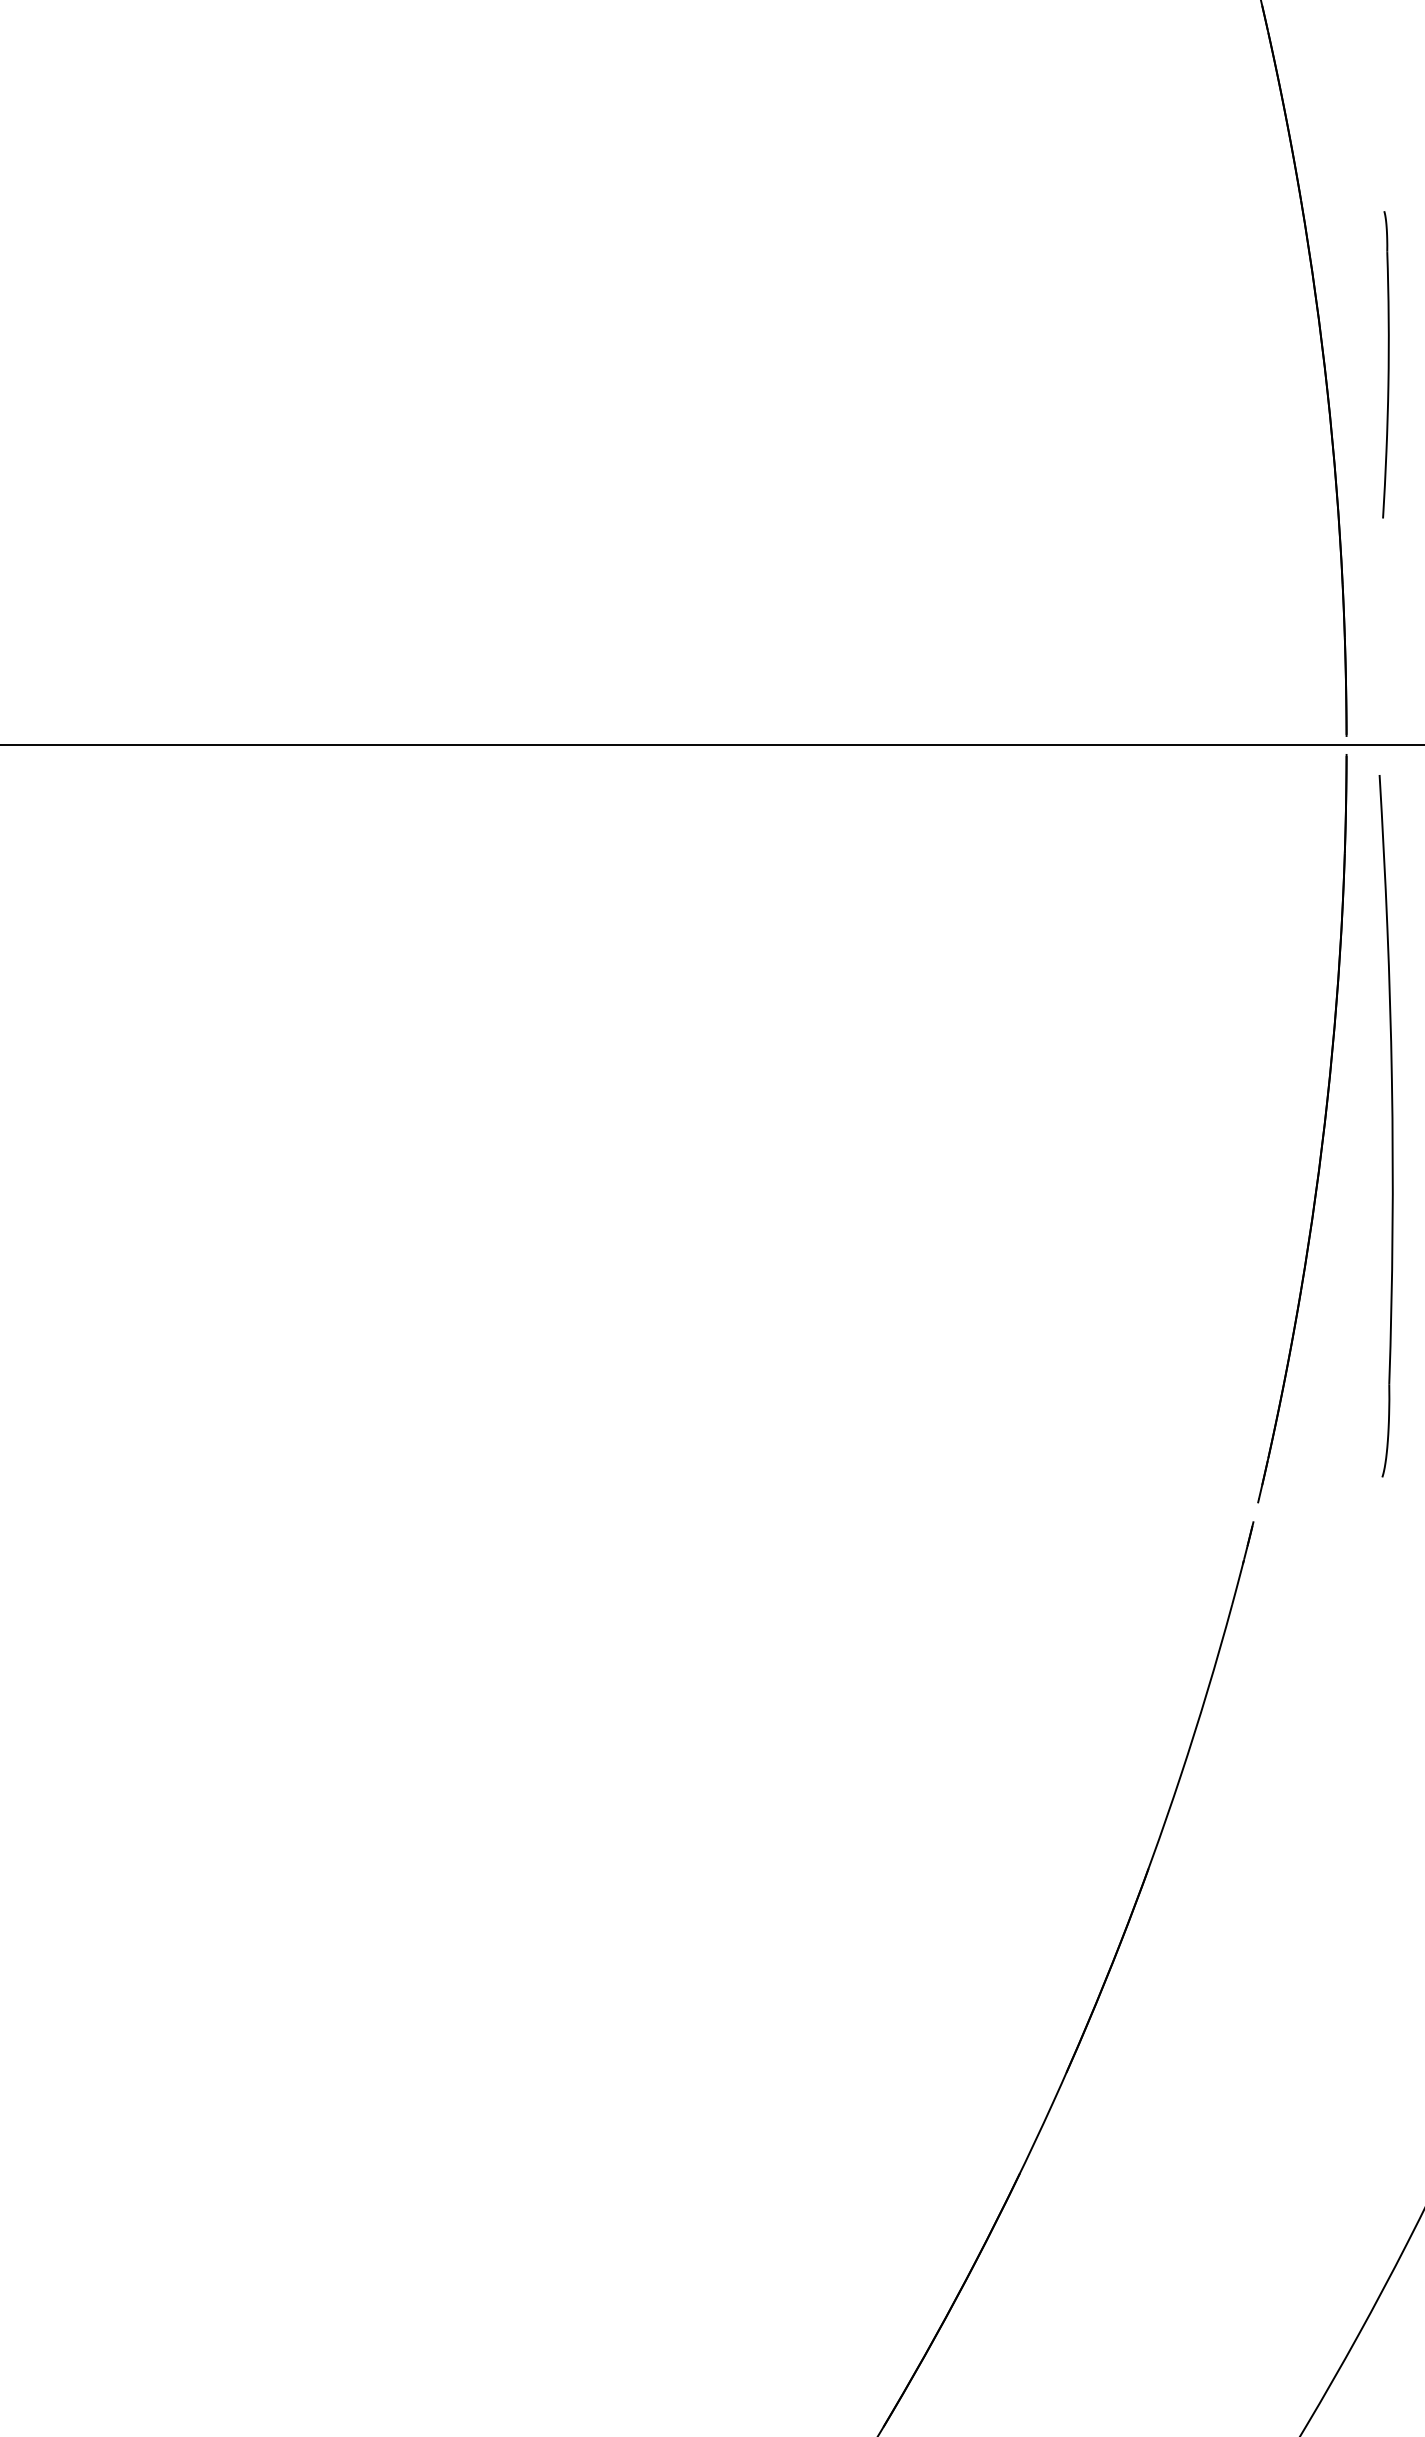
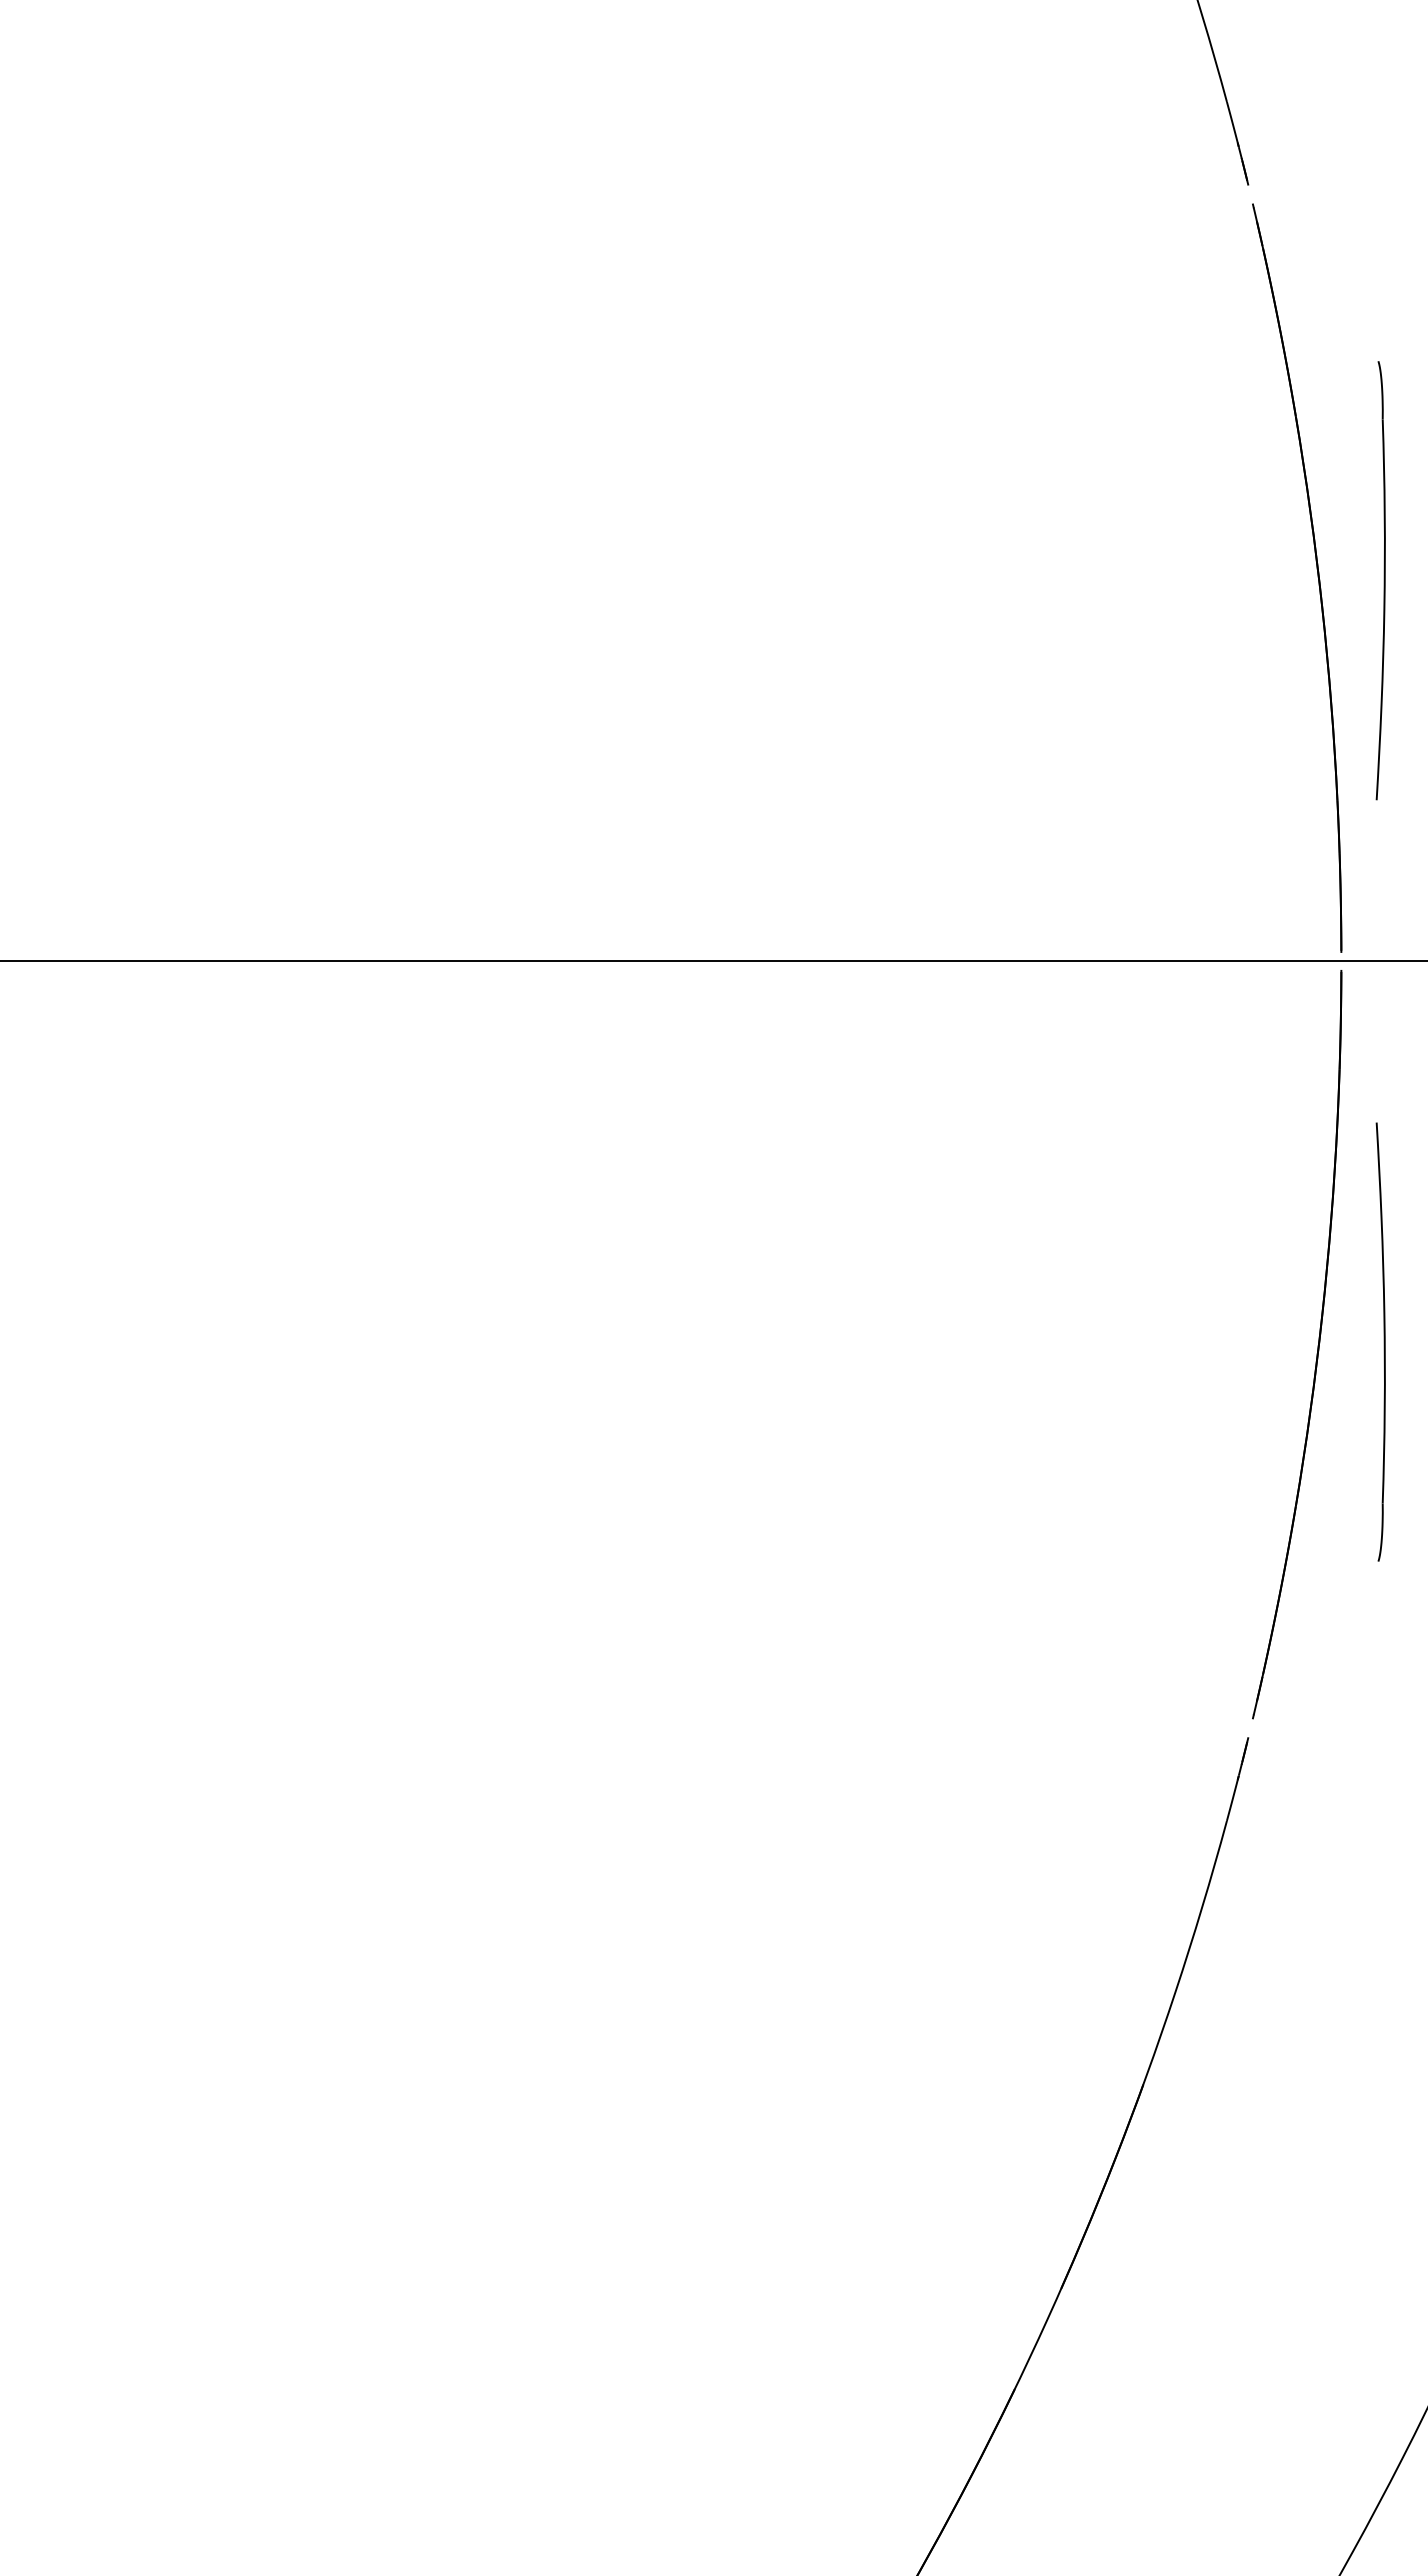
part: (1385, 364) -> (1380, 580), size x1.43
part: (1385, 1125) -> (1380, 1341), size x0.62

